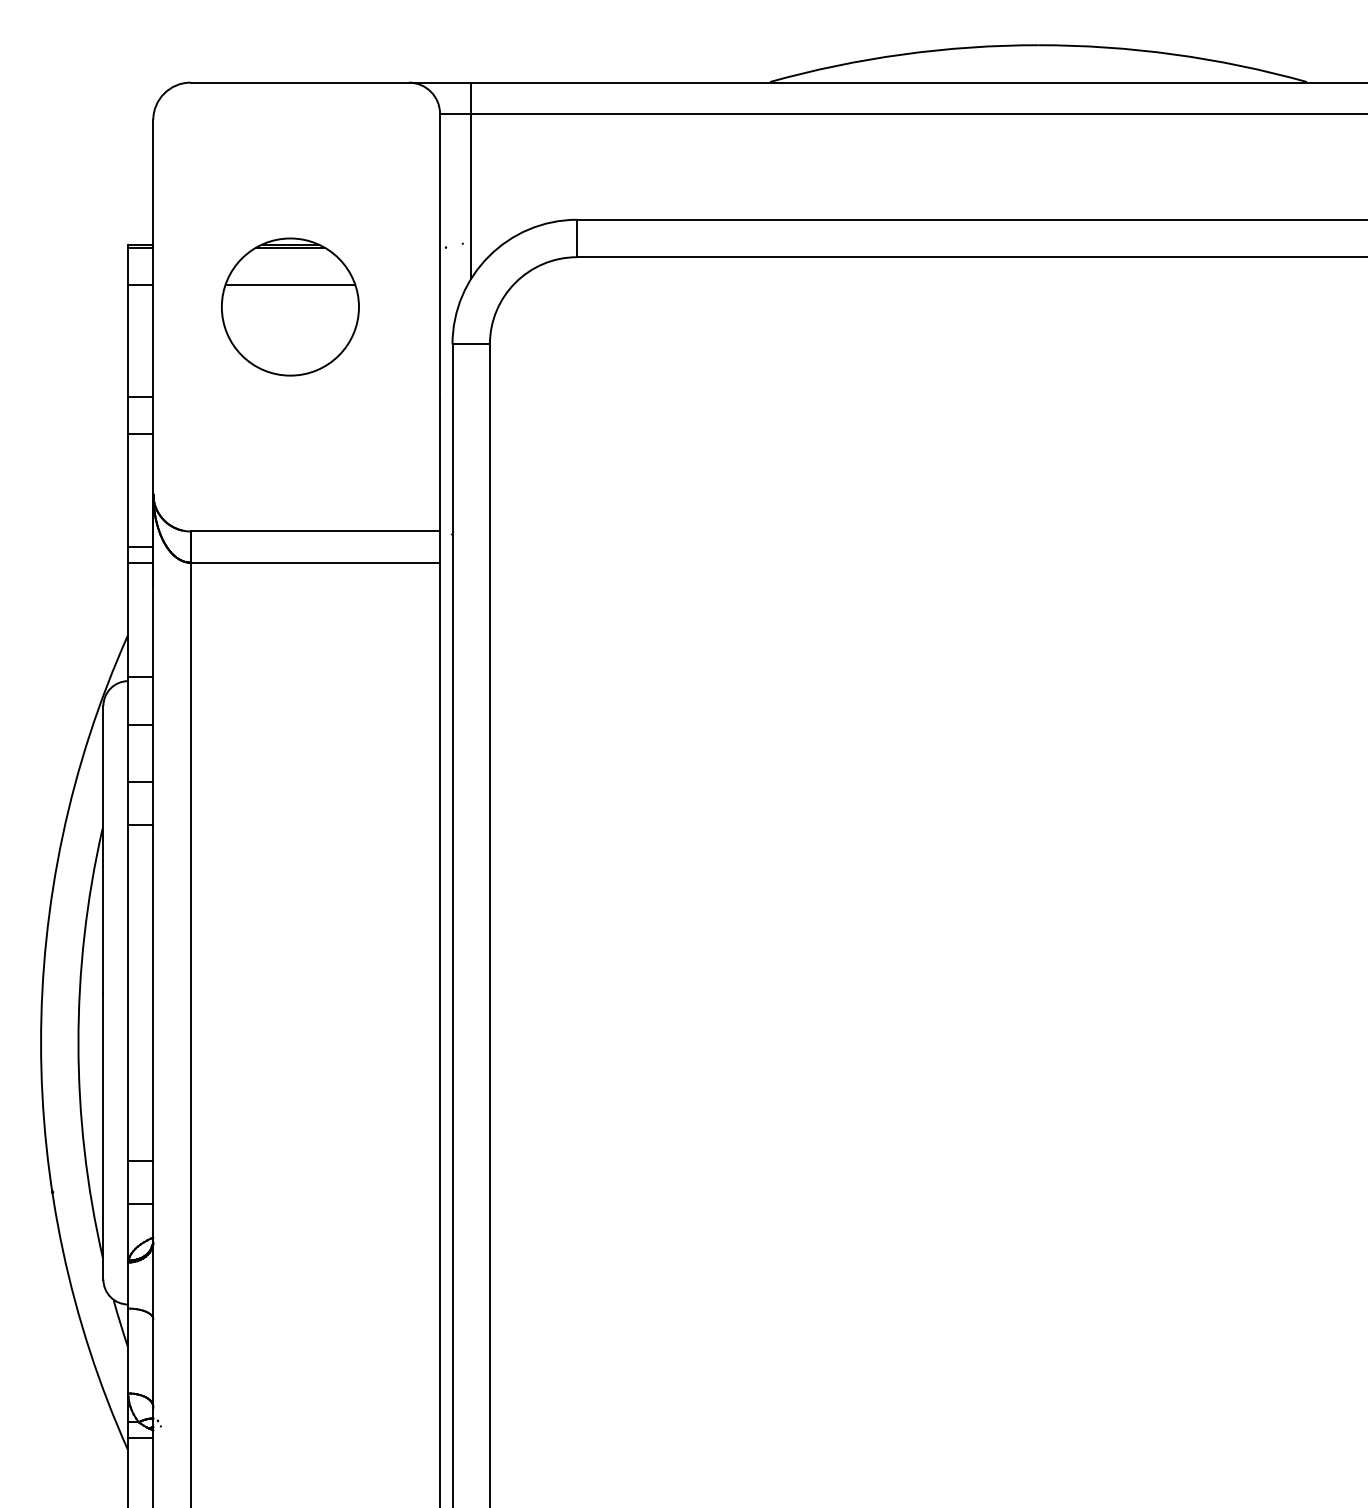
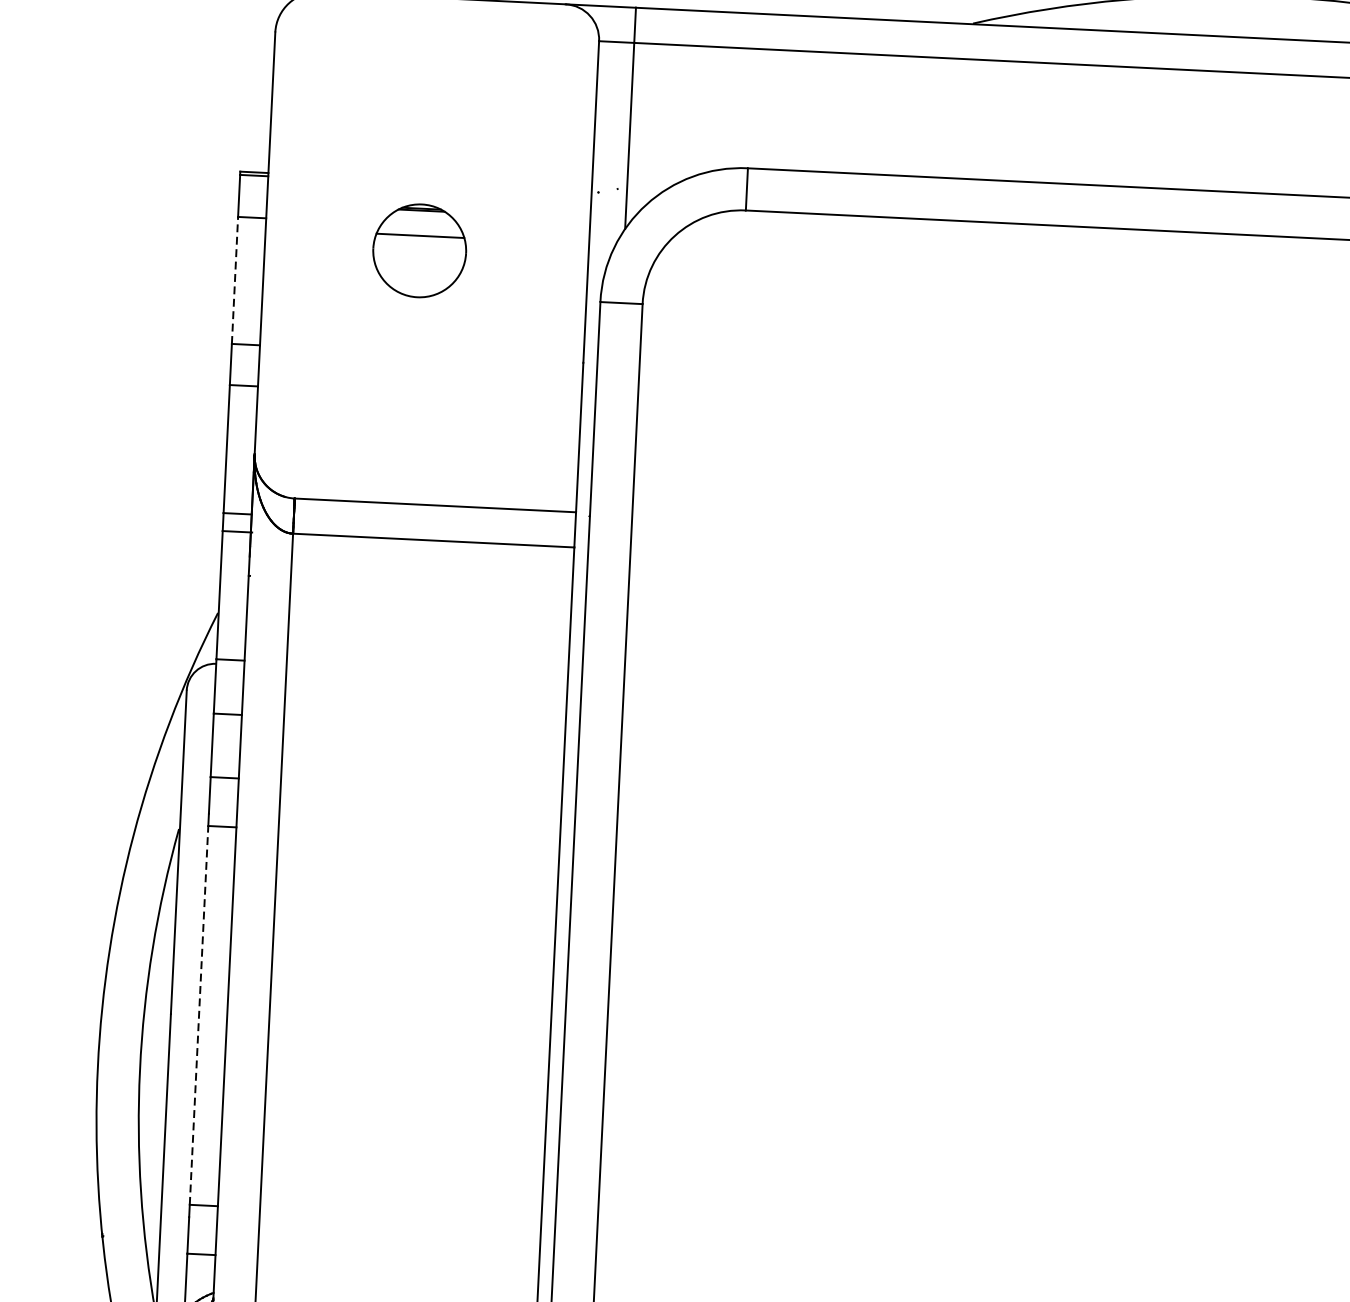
part: (290, 306) -> (419, 250), size x0.6
line: (128, 340) -> (235, 279), solid -> dashed
line: (128, 992) -> (199, 1015), solid -> dashed

